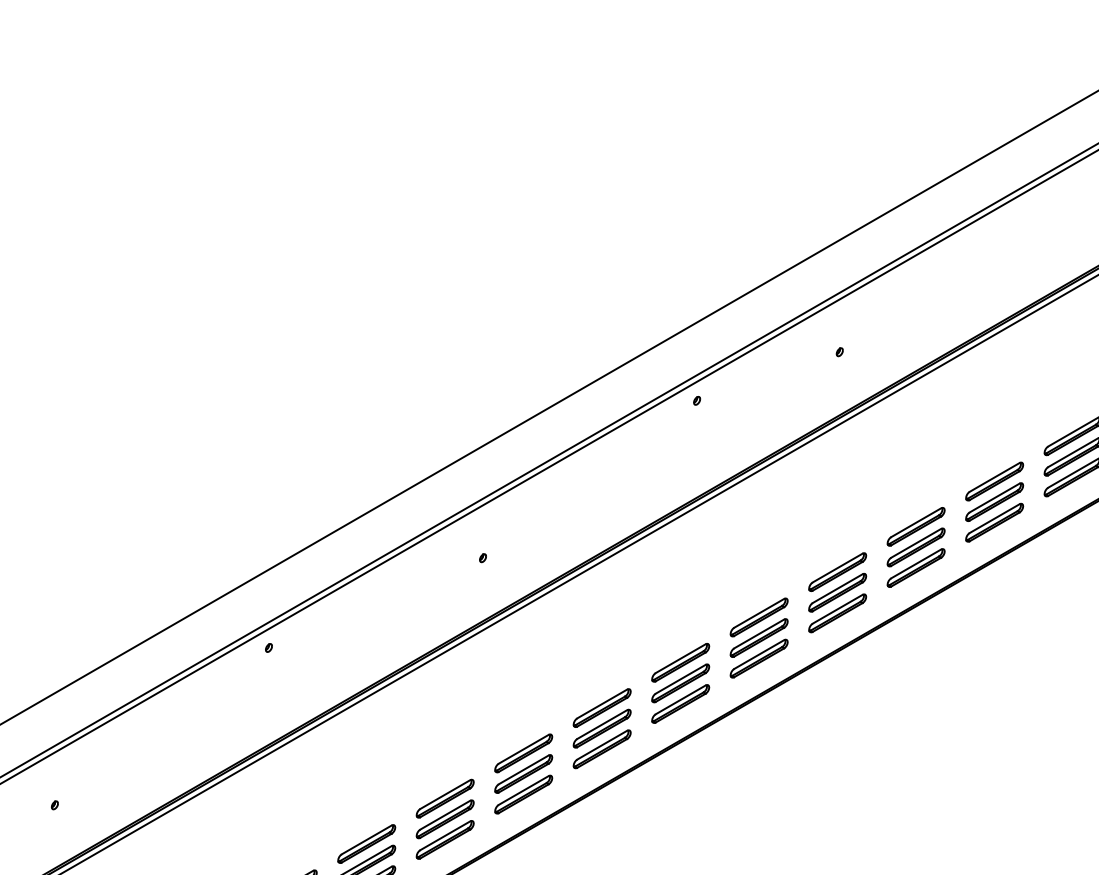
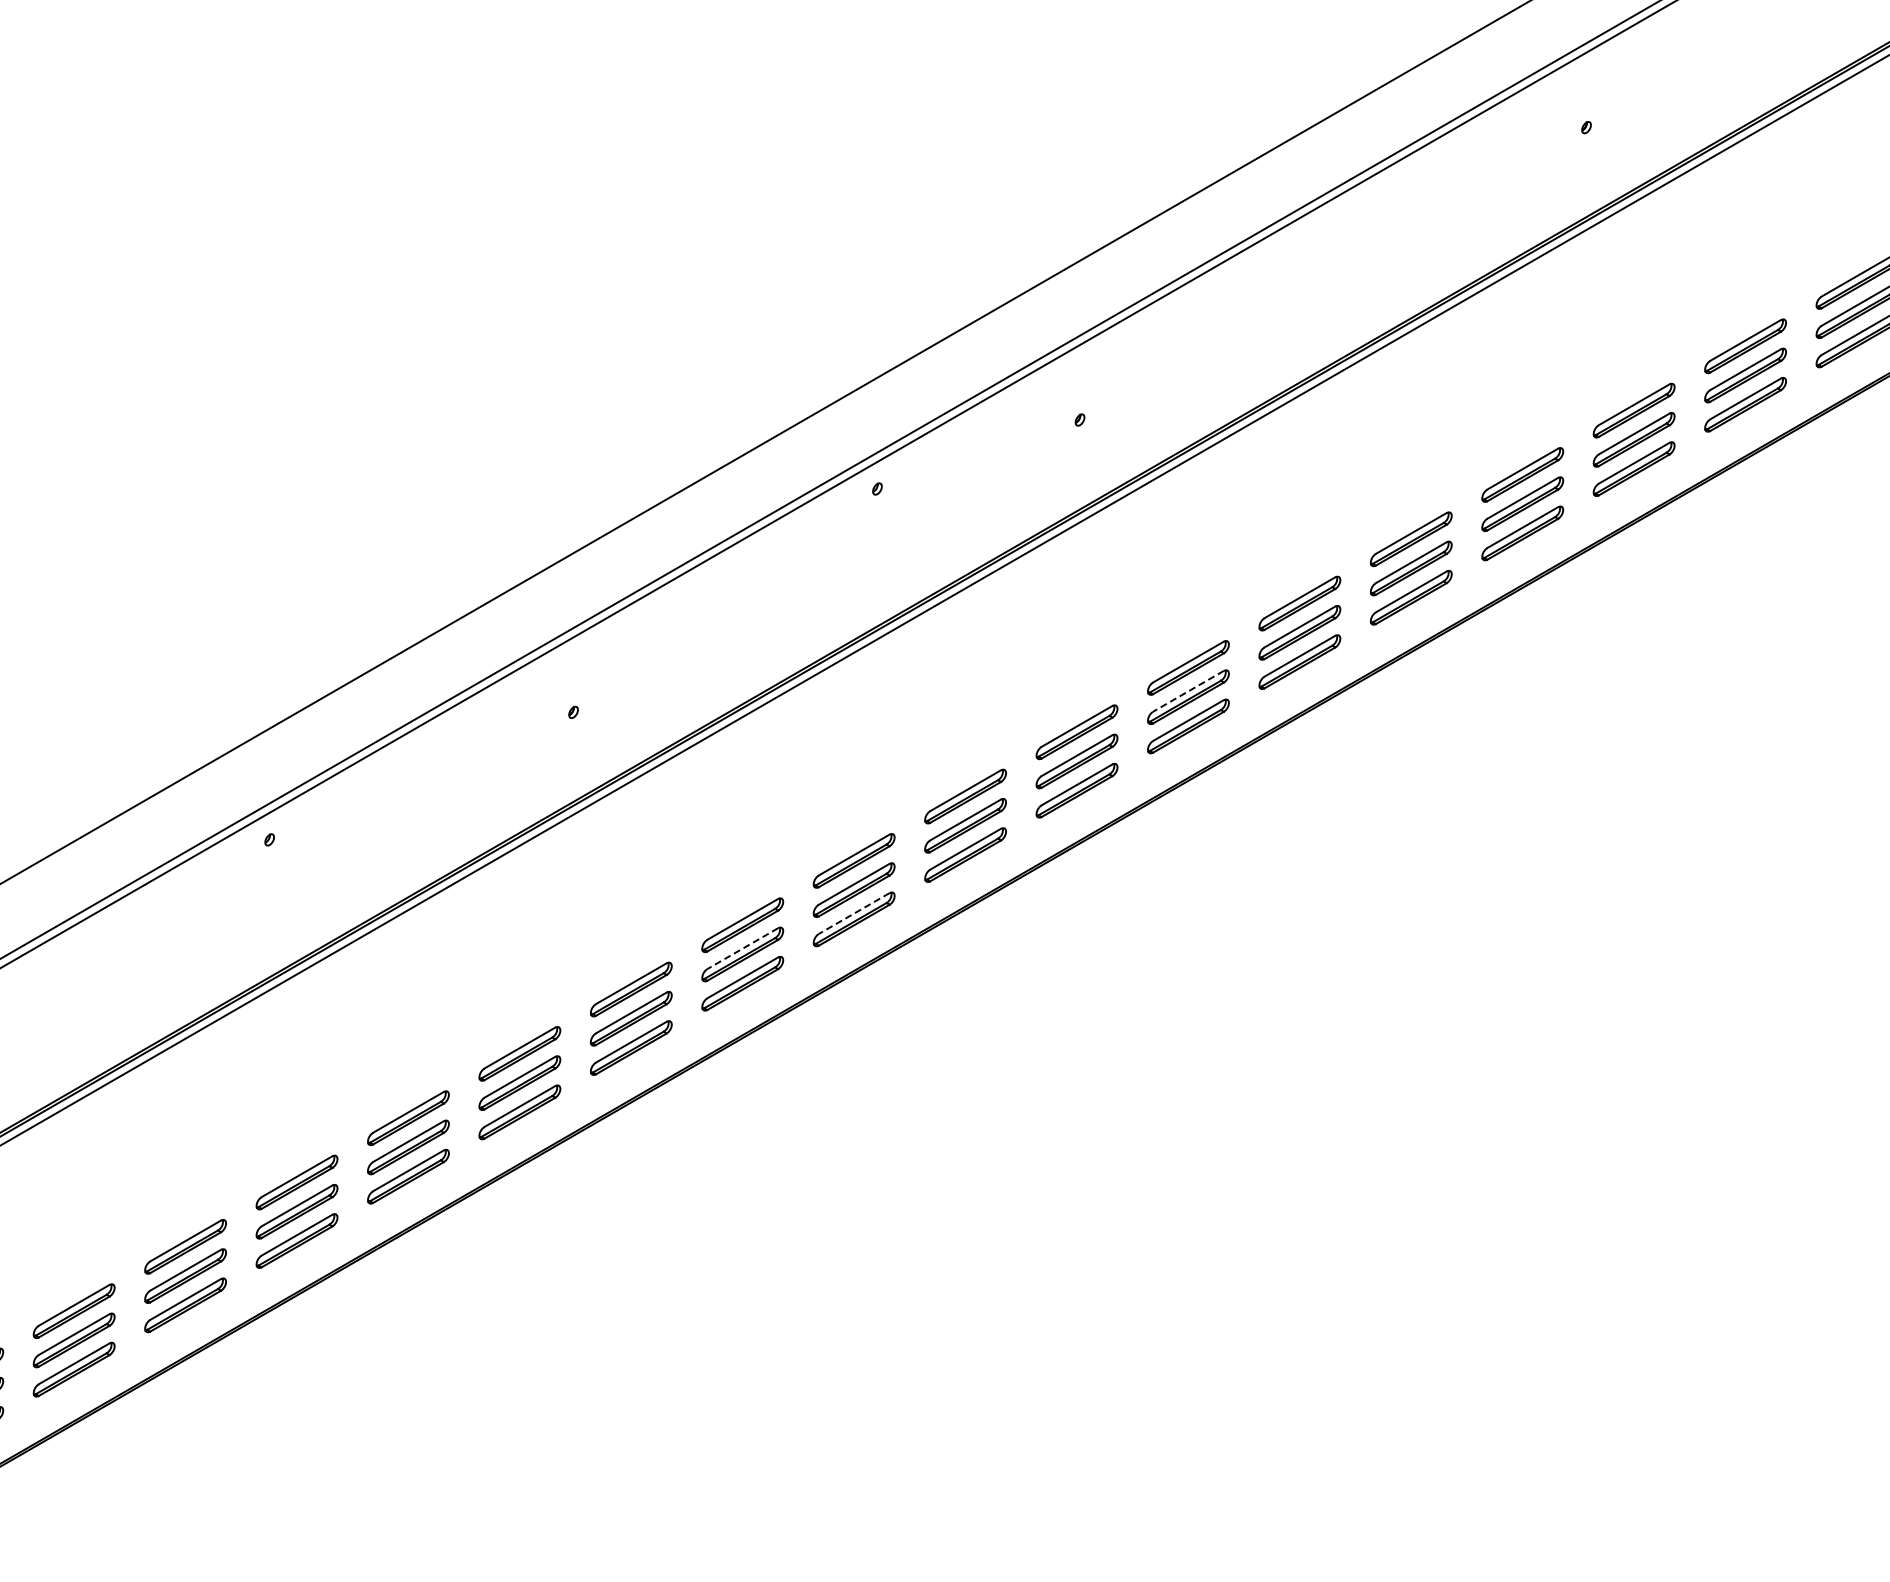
line: (916, 543) -> (1188, 691), solid -> dashed
line: (680, 699) -> (854, 913), solid -> dashed
line: (602, 724) -> (742, 948), solid -> dashed

